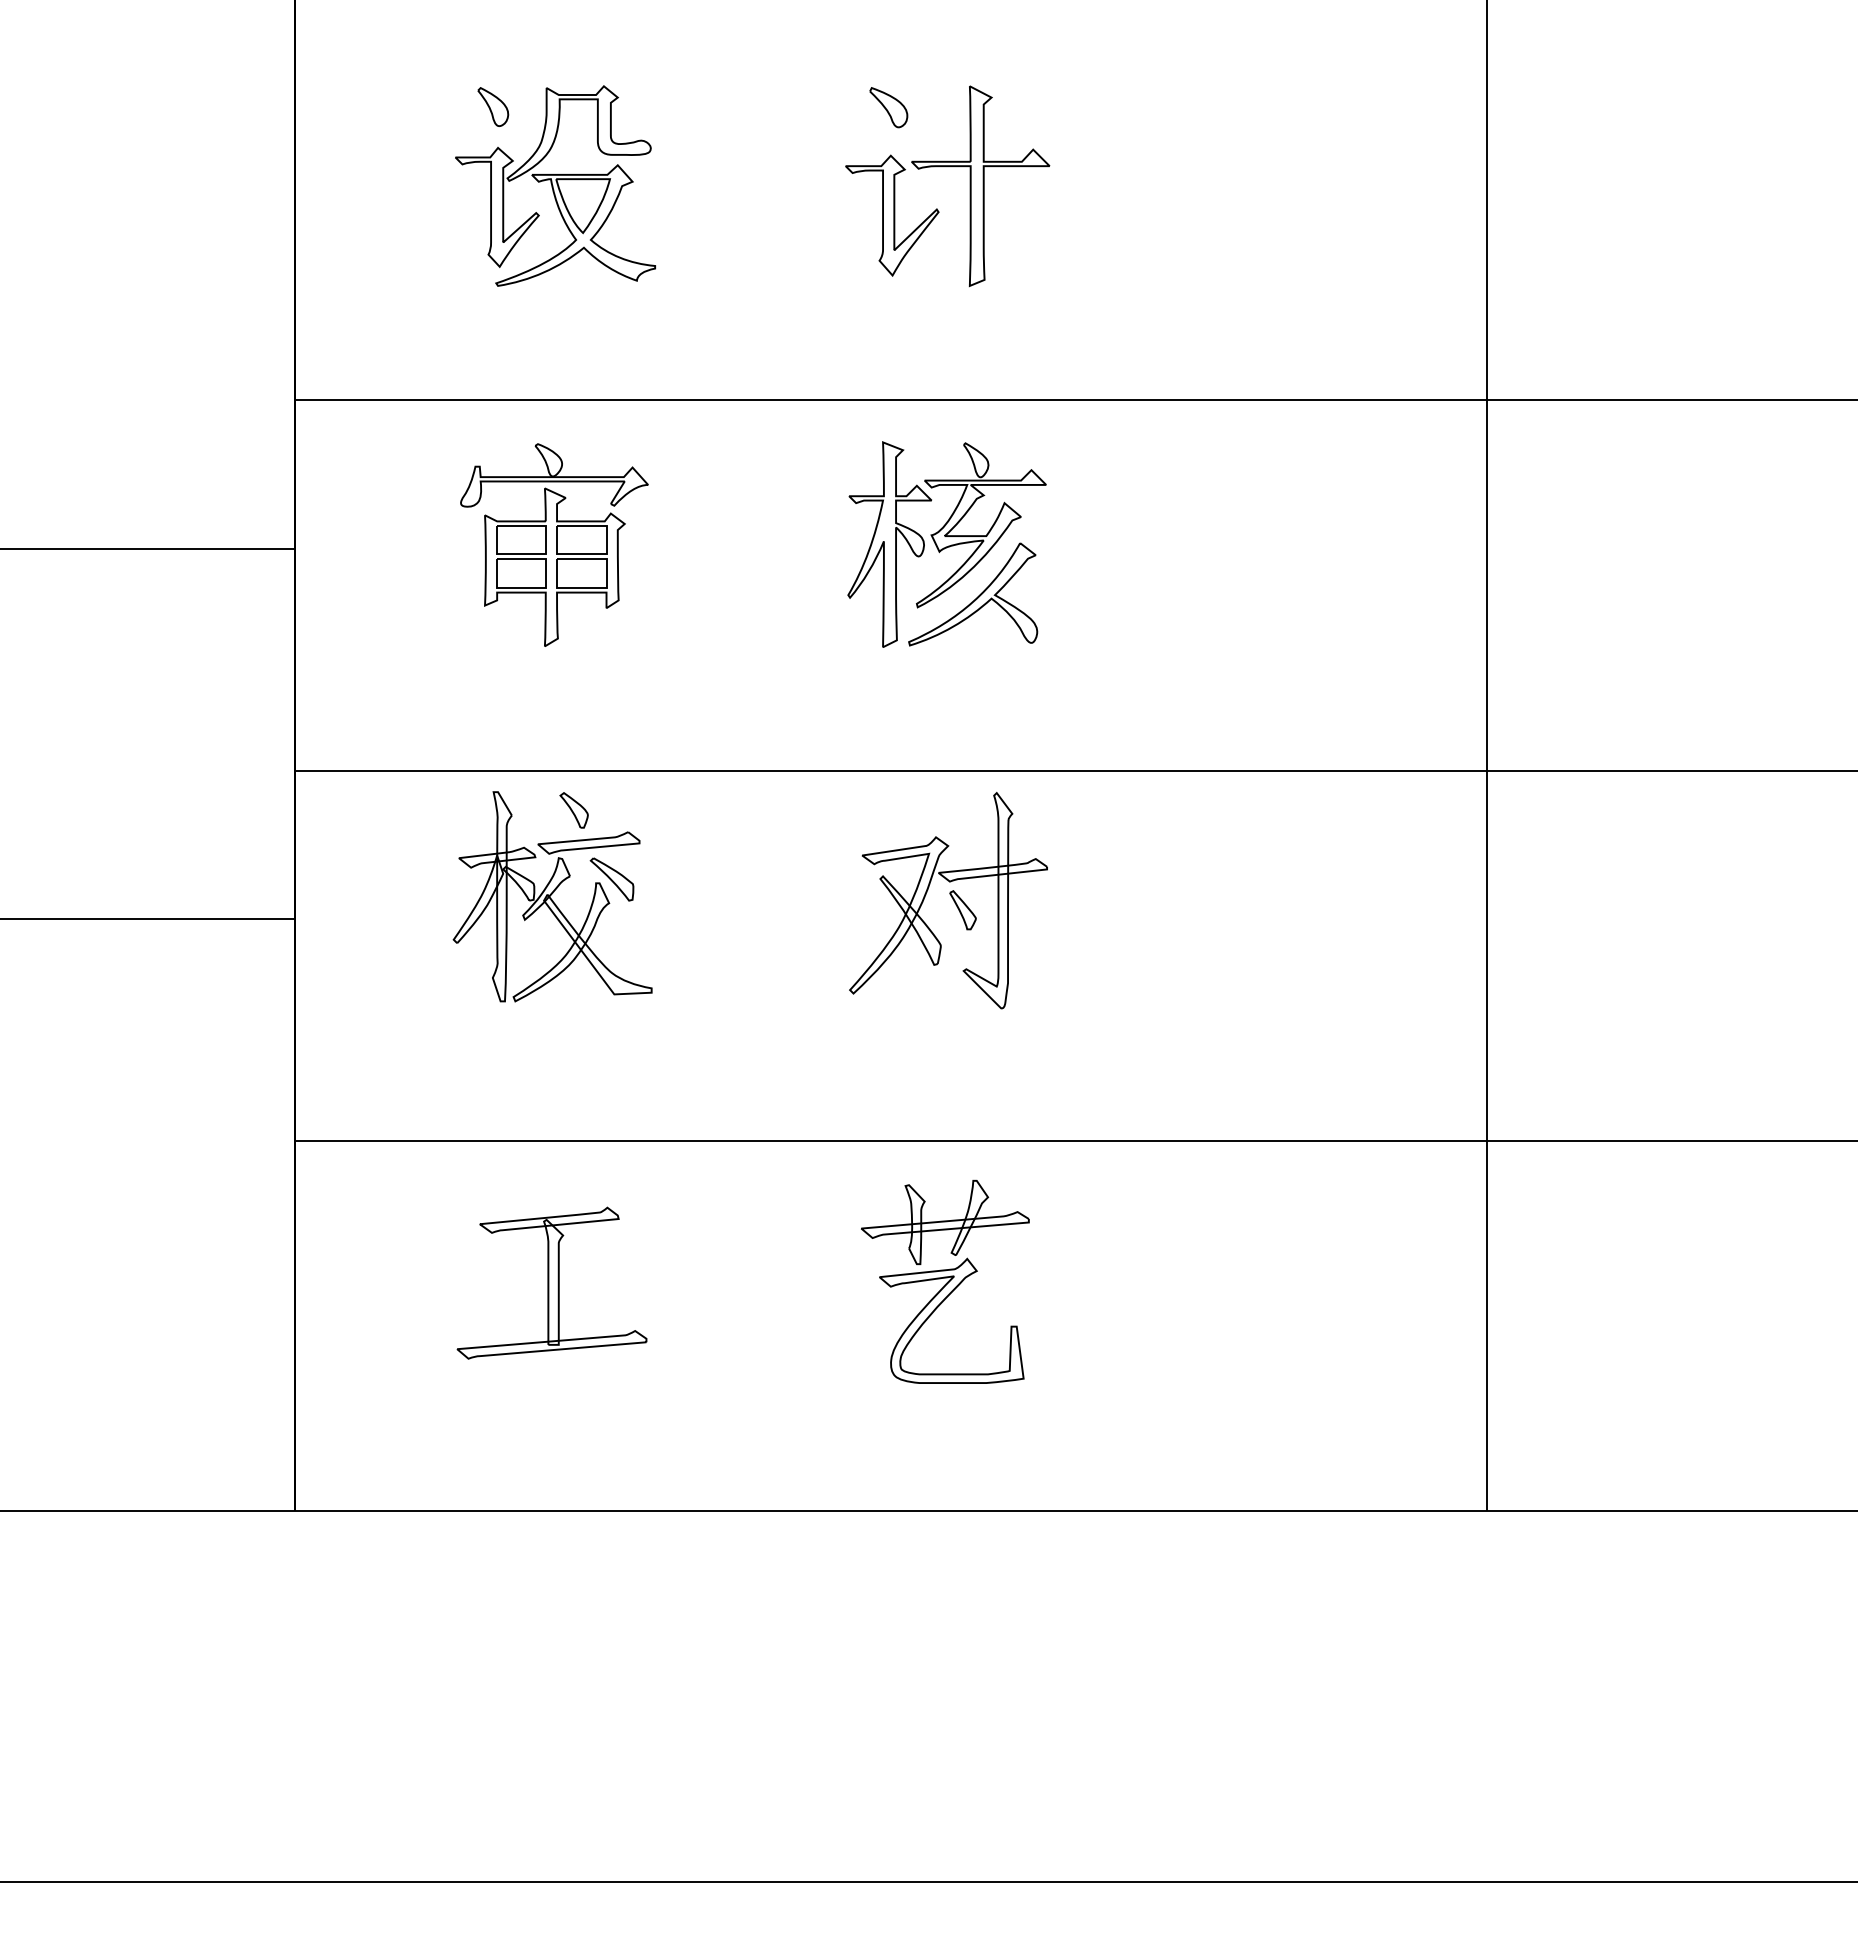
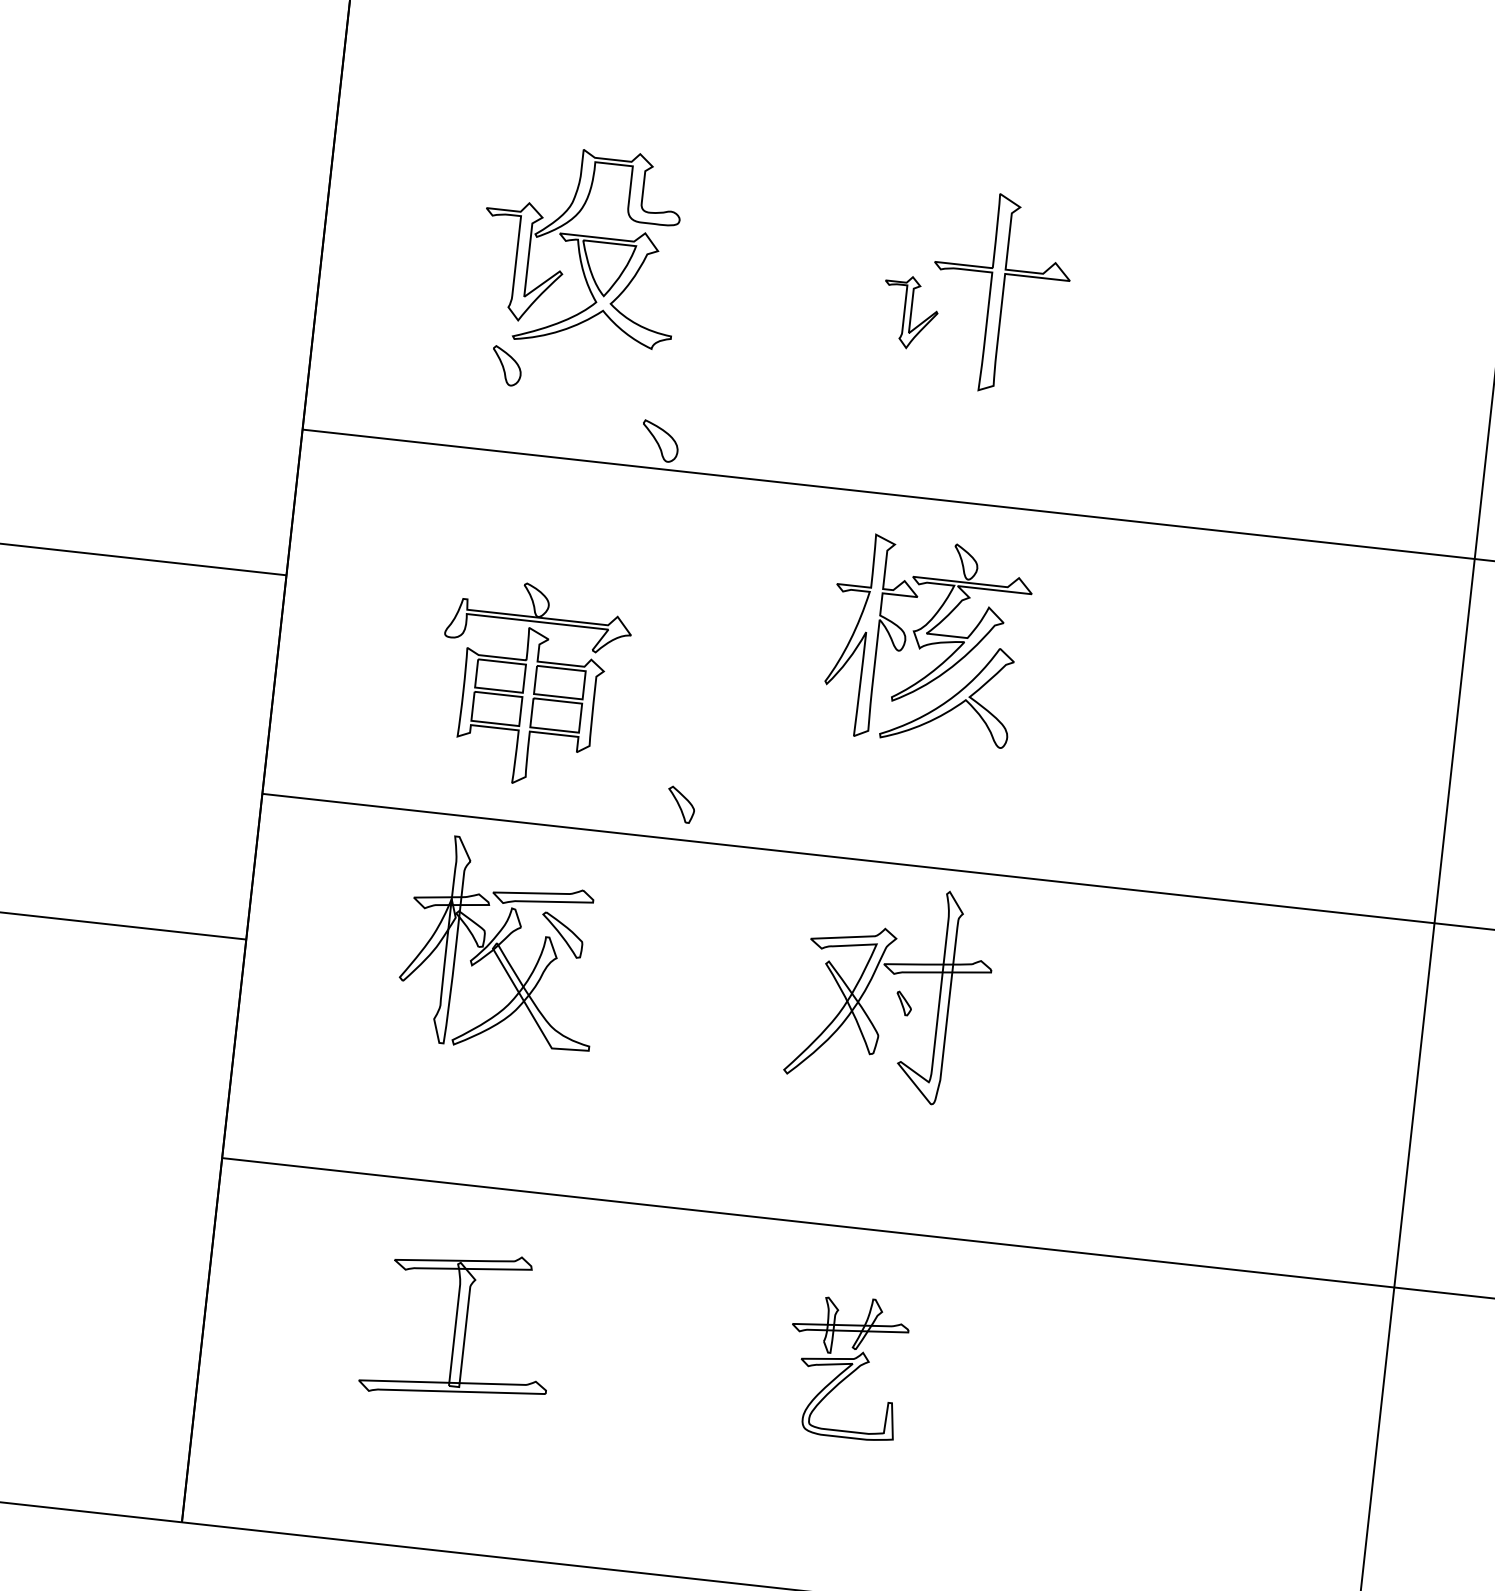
part: (493, 106) -> (506, 365), moved
part: (888, 107) -> (659, 441), moved
part: (892, 215) -> (910, 312), size x0.6
part: (554, 544) -> (532, 684), moved
part: (573, 810) -> (680, 804), moved
part: (962, 910) -> (903, 1003), size x0.6
part: (945, 1281) -> (846, 1366), size x0.7

